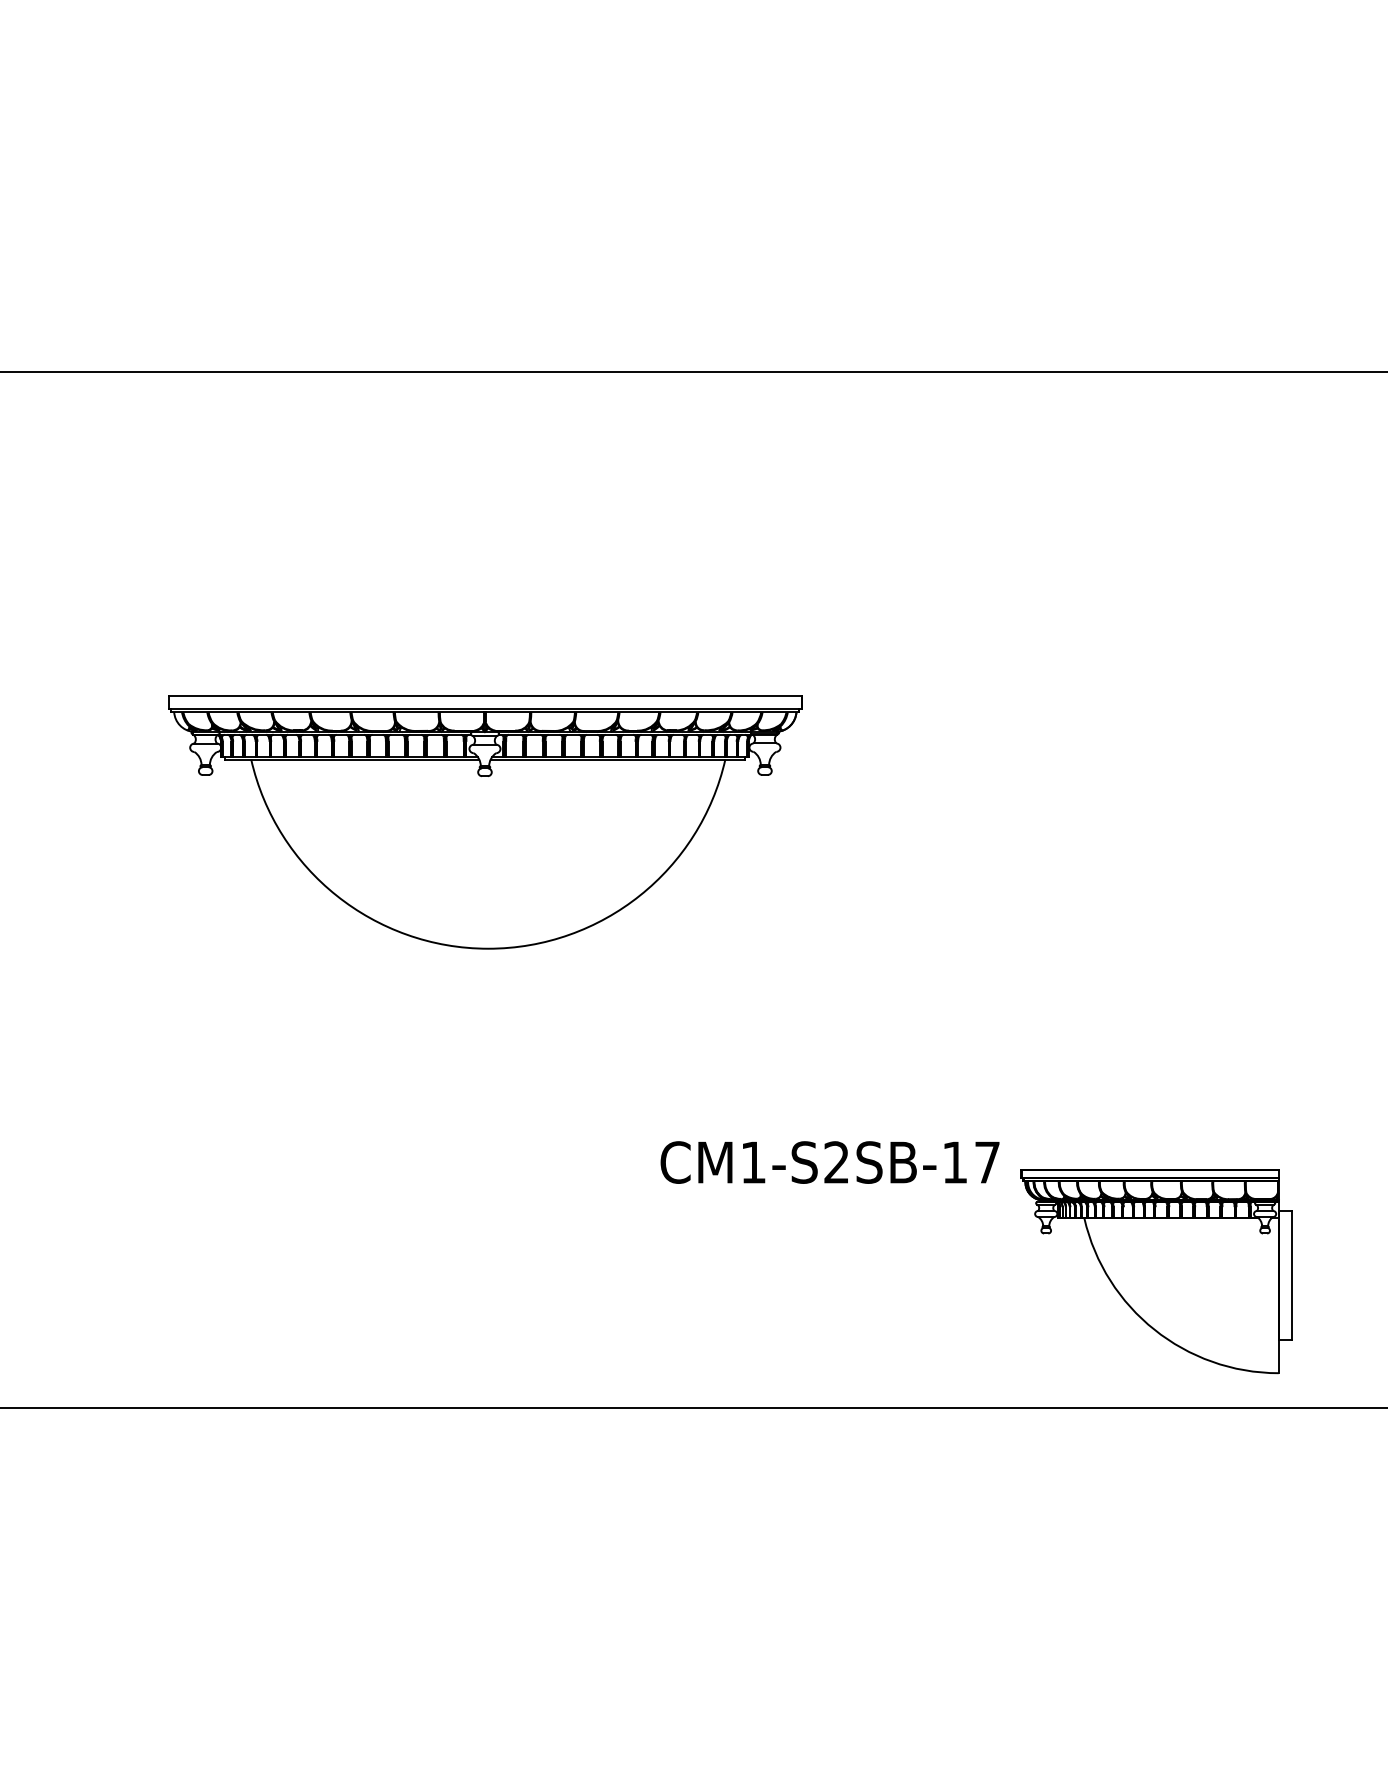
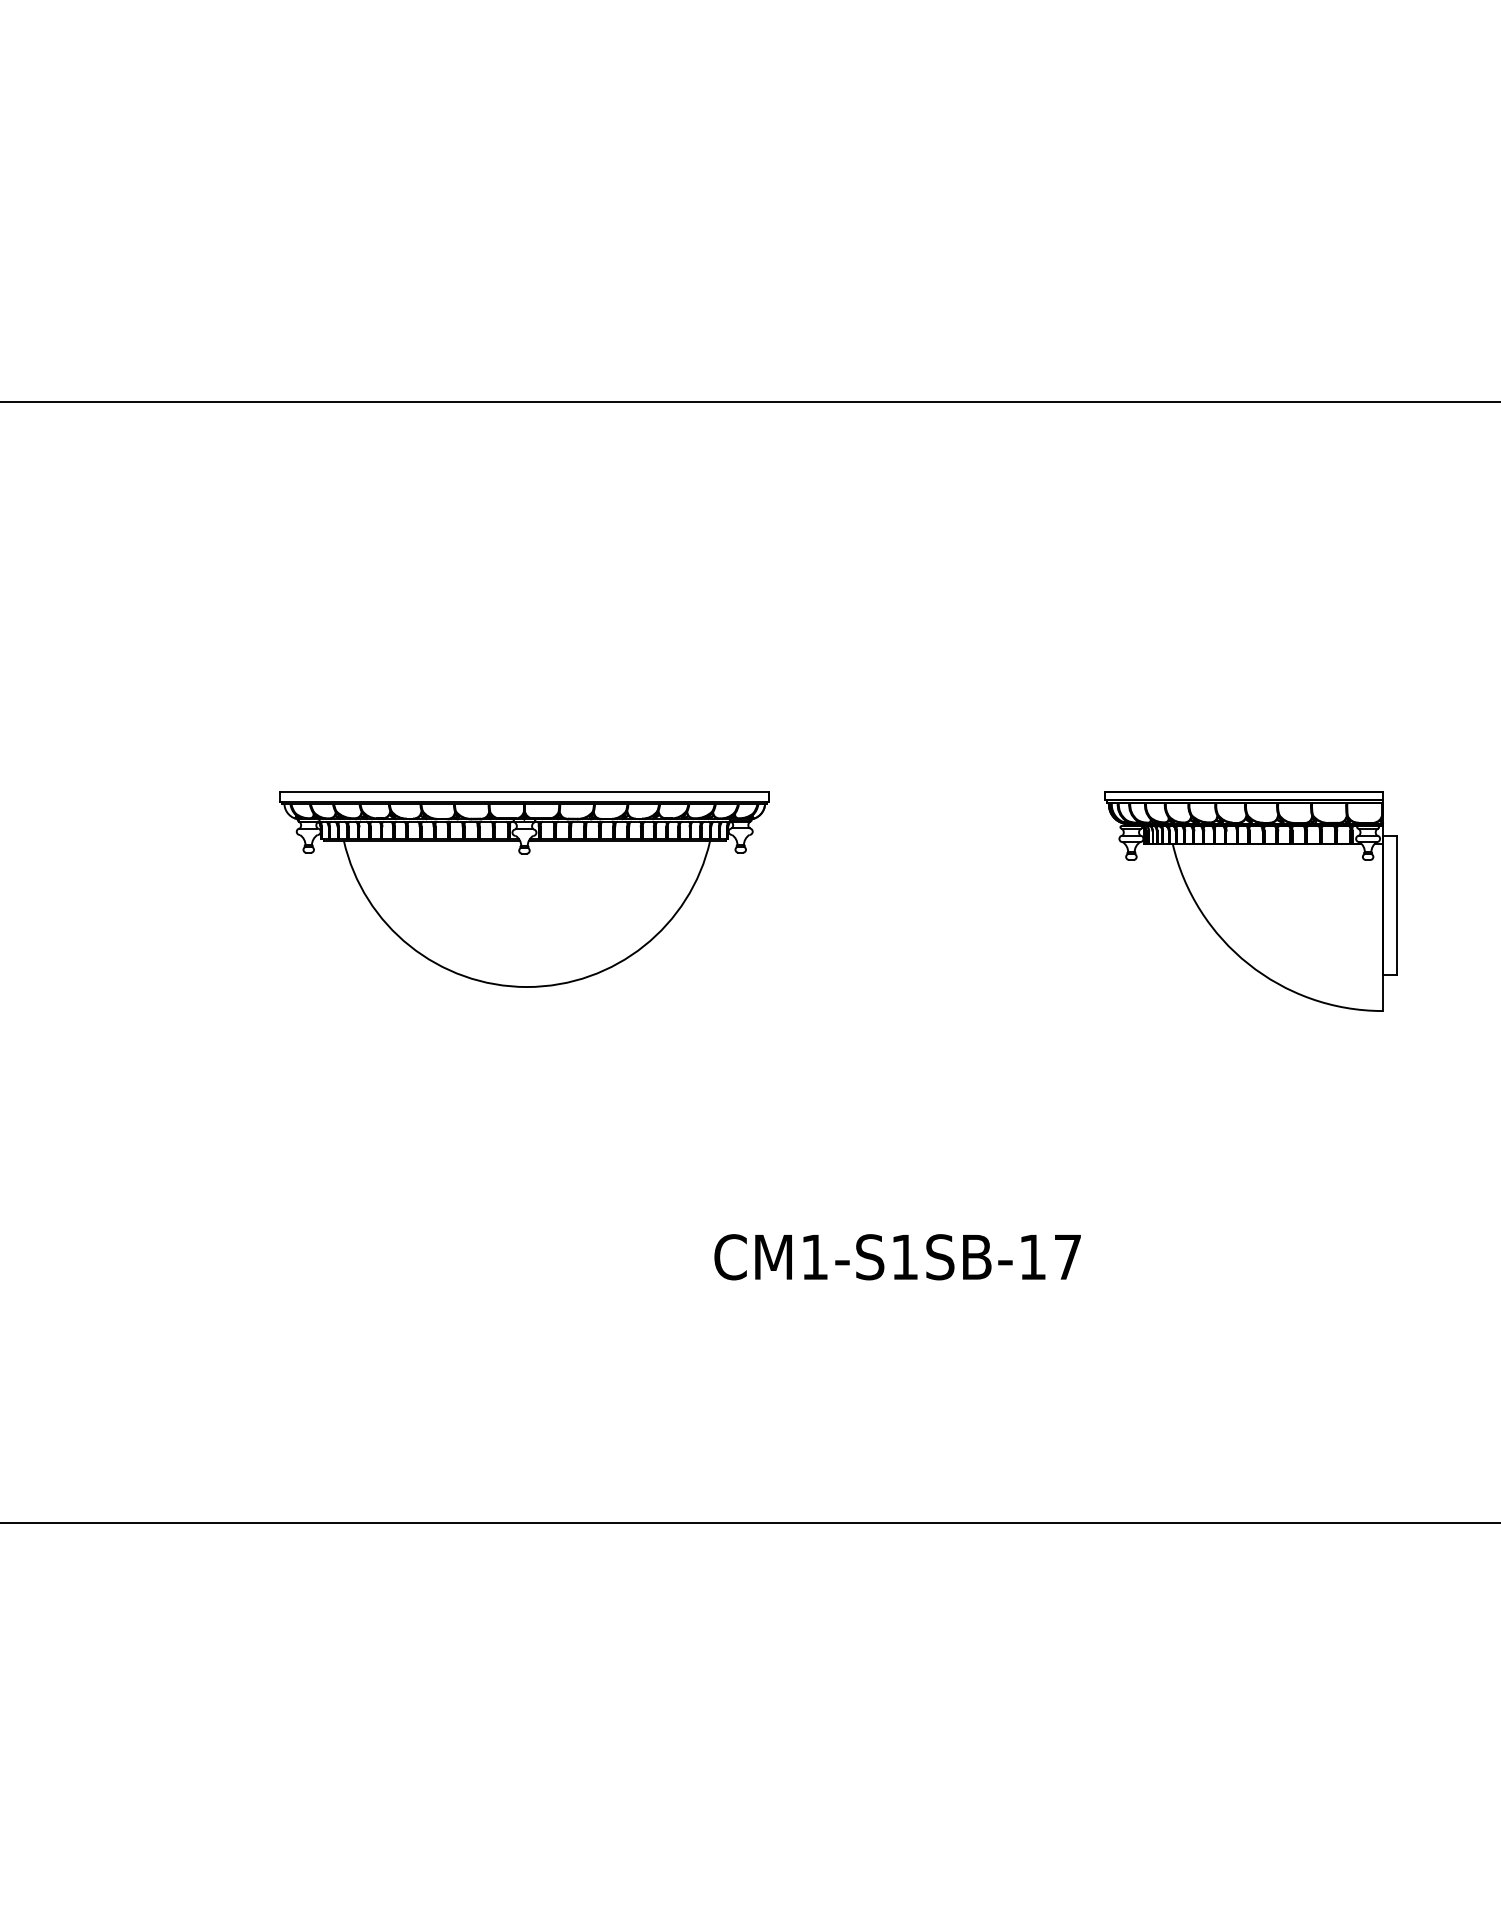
part: (485, 822) -> (524, 889), size x0.71
text: (836, 1161) -> (904, 1256), CM1-S2SB-17 -> CM1-S1SB-17
part: (1156, 1271) -> (1250, 901), moved

